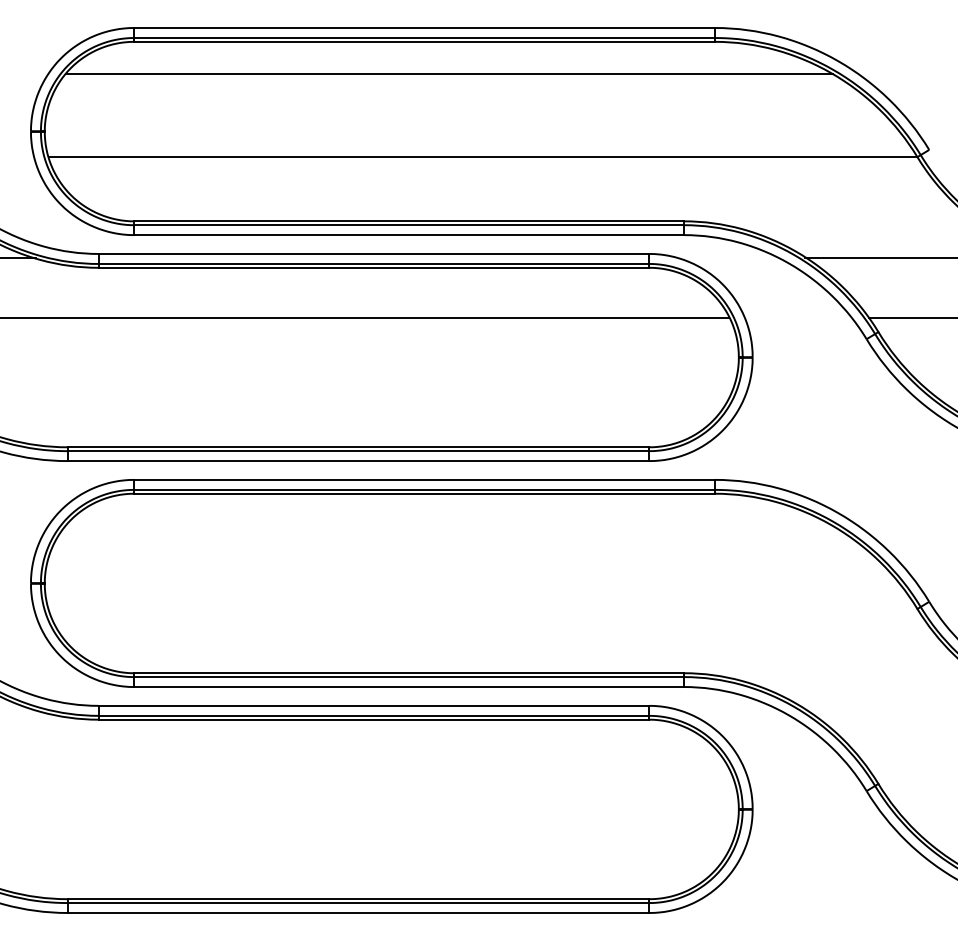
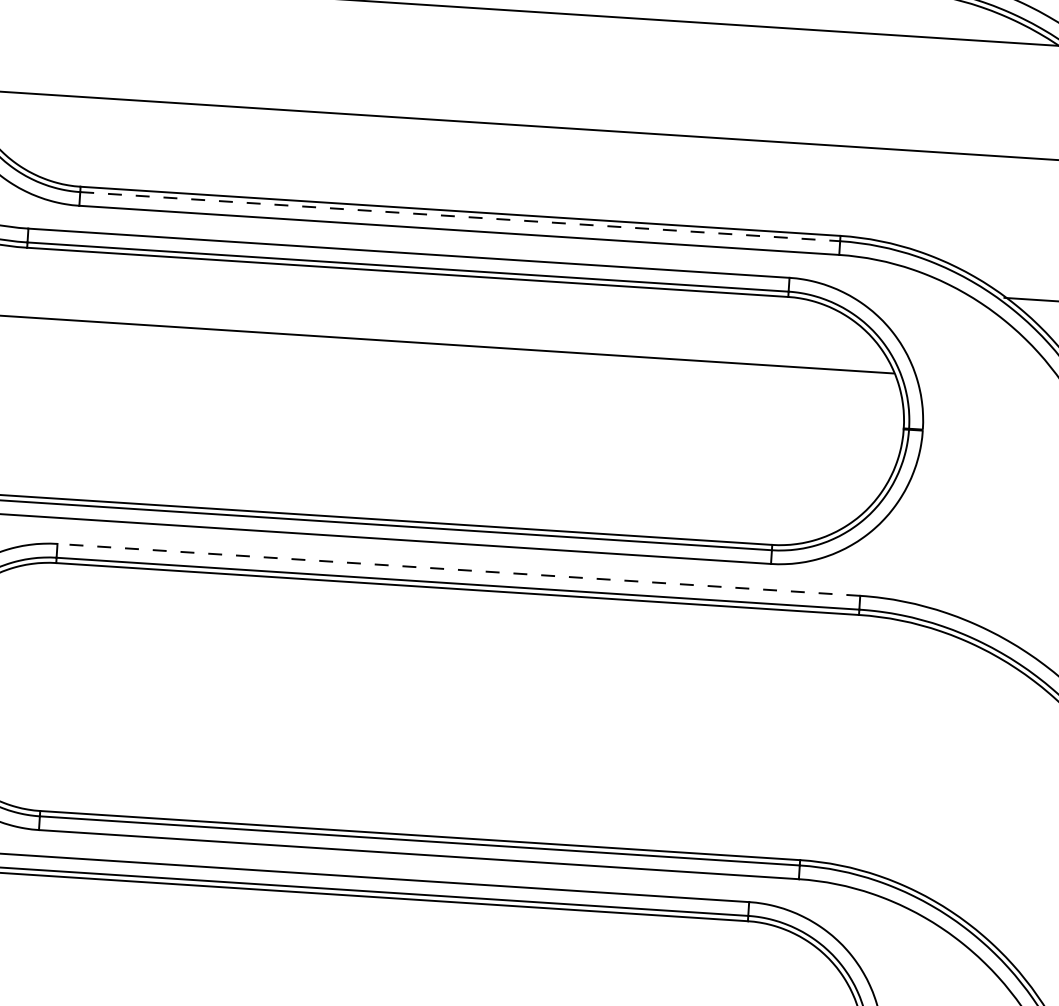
line: (409, 225) -> (460, 217), solid -> dashed
line: (424, 479) -> (458, 569), solid -> dashed

